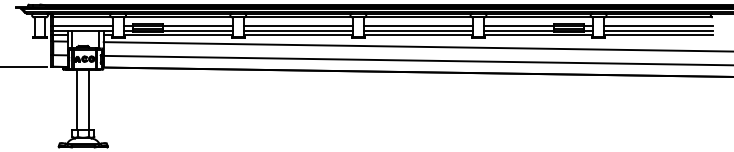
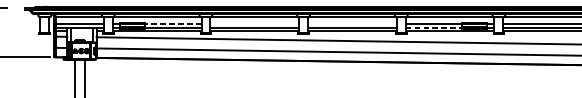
line: (198, 25) -> (173, 23), solid -> dashed
line: (297, 25) -> (254, 23), removed
line: (418, 25) -> (352, 23), removed
line: (518, 30) -> (433, 27), solid -> dashed

